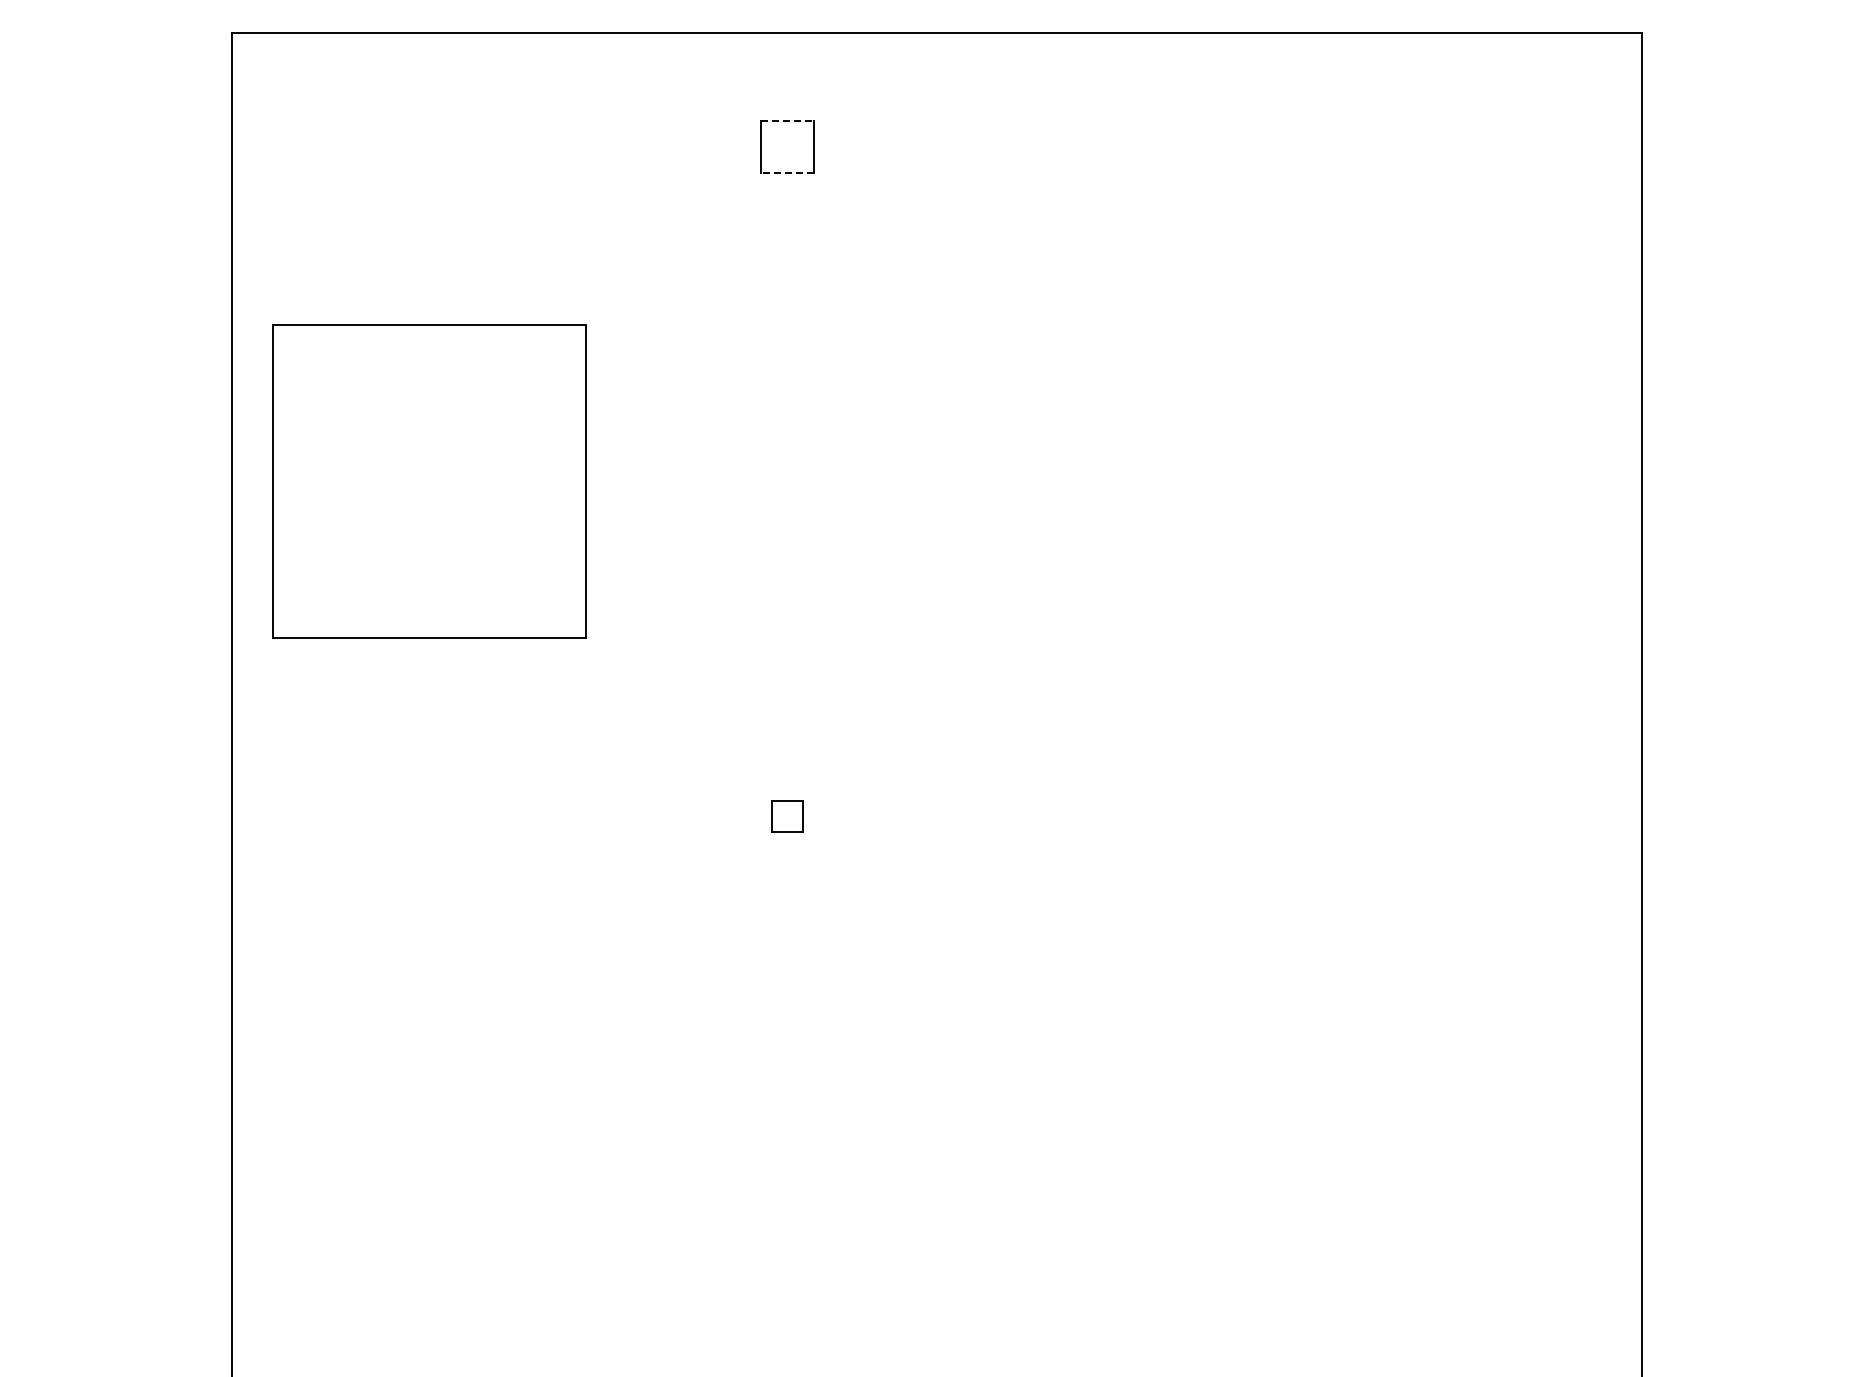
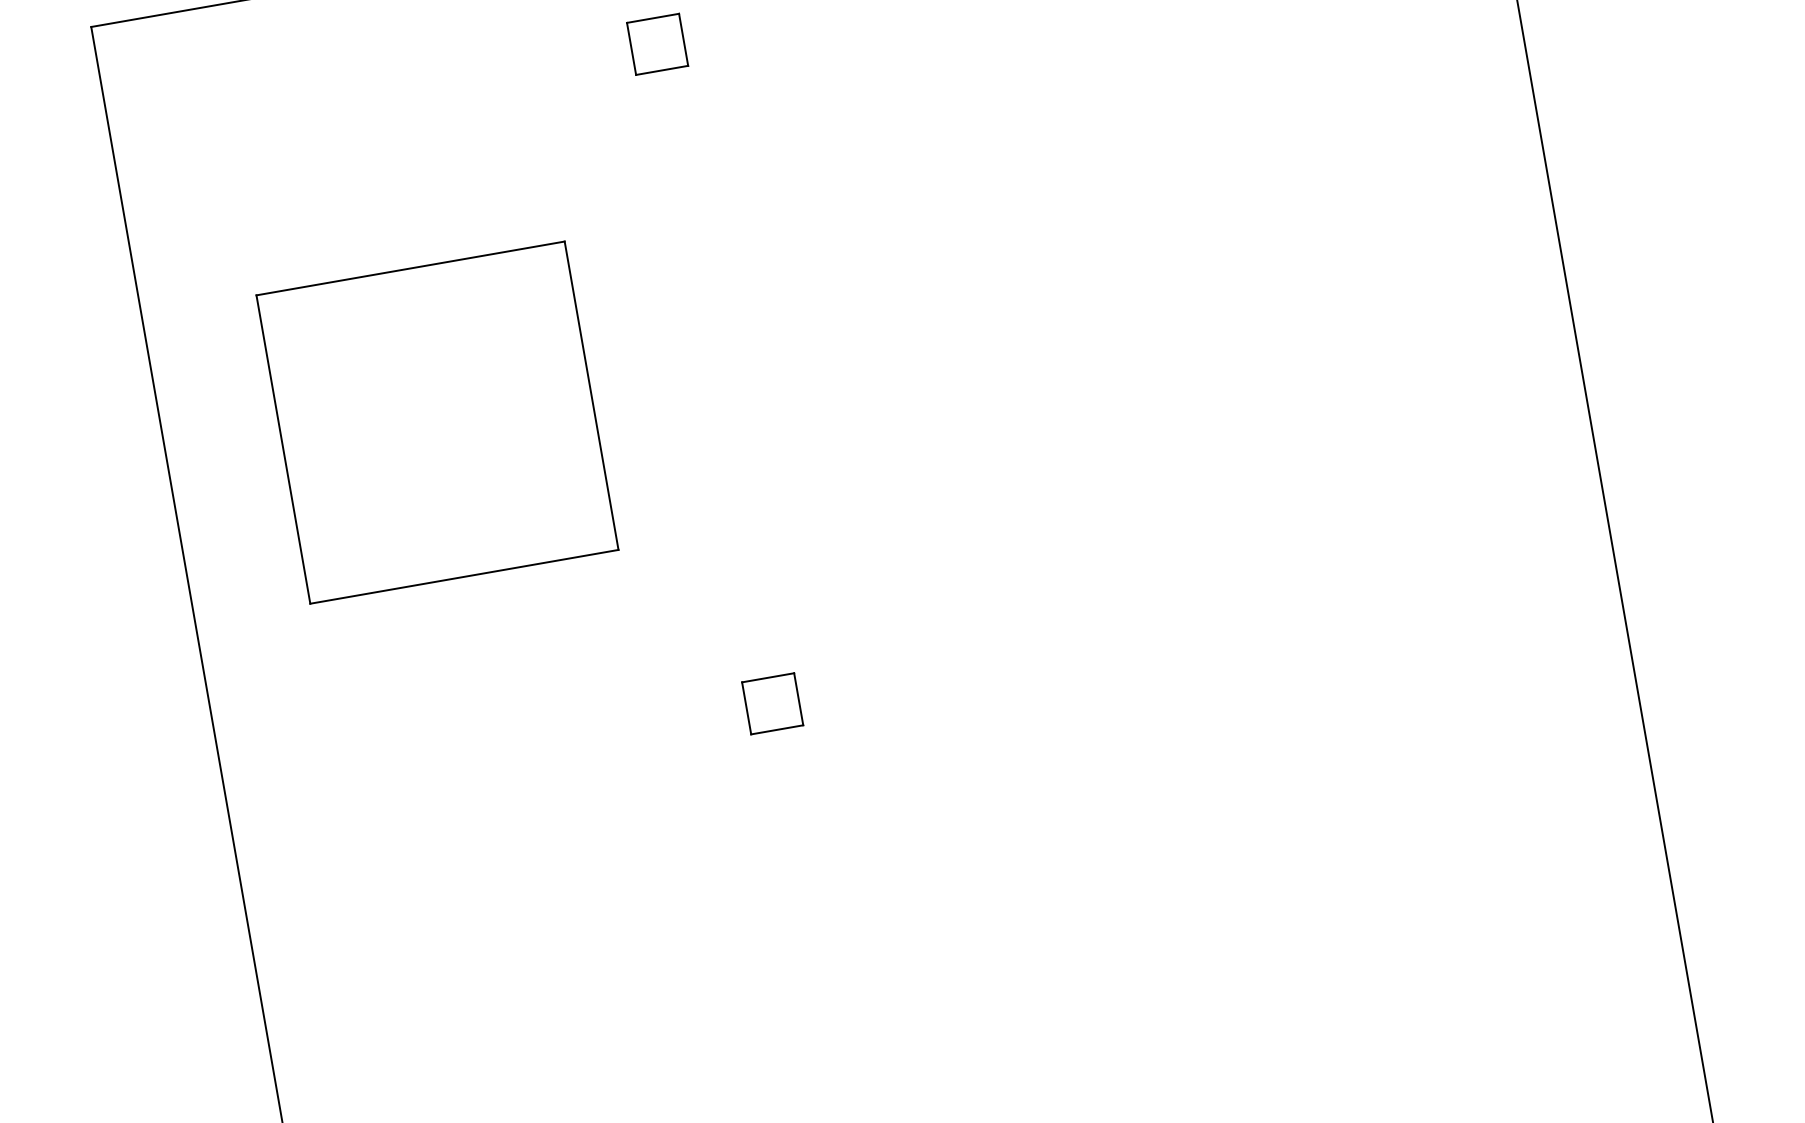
line: (787, 120) -> (653, 18), dashed -> solid
line: (786, 173) -> (661, 70), dashed -> solid
part: (429, 481) -> (437, 422), moved
part: (787, 816) -> (772, 703), size x1.67

